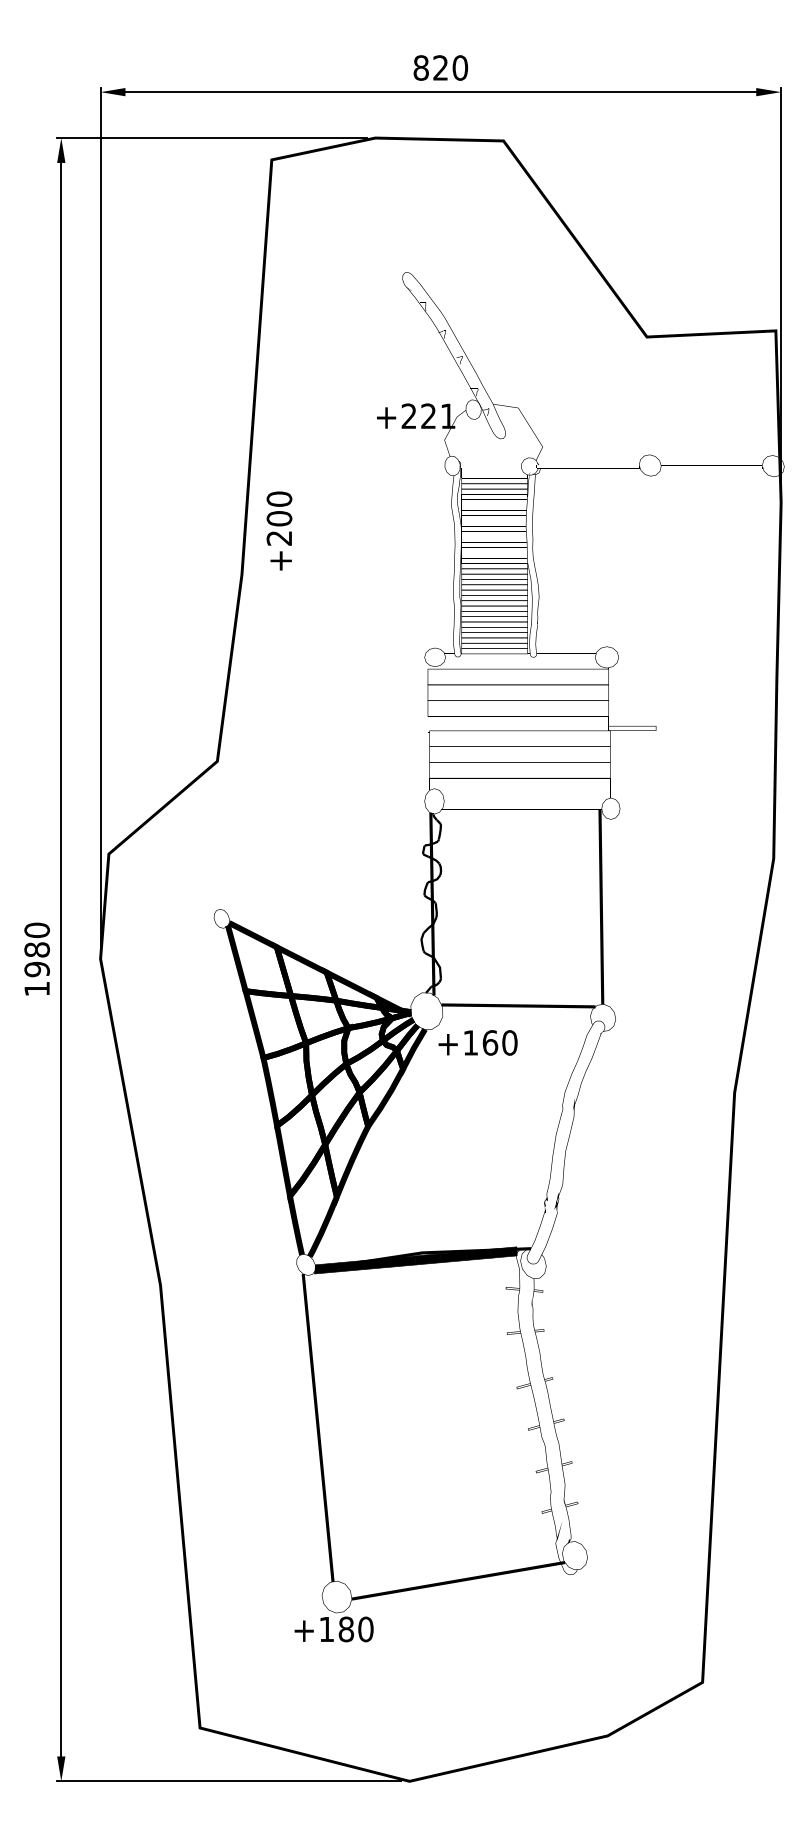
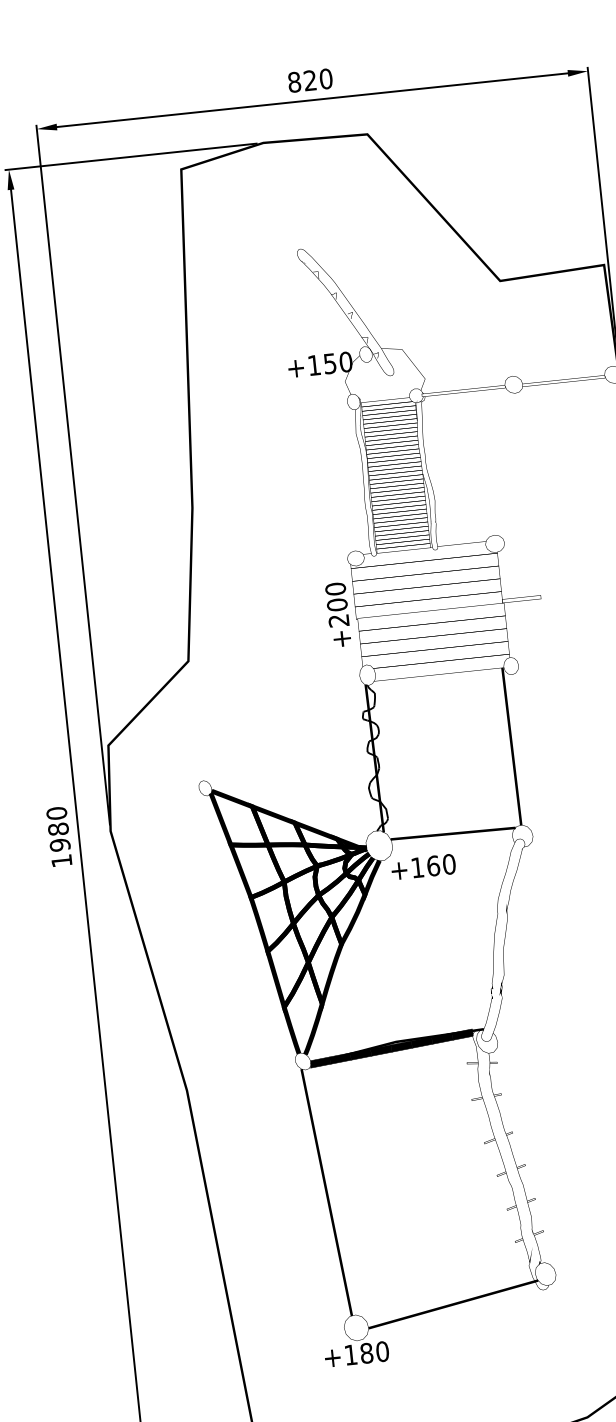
text: (428, 416) -> (330, 363), +221 -> +150
text: (279, 530) -> (338, 614), moved

